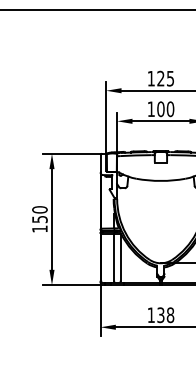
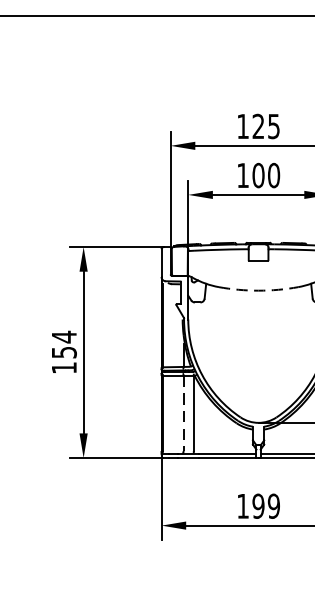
arc: (160, 180) -> (257, 289), solid -> dashed
text: (39, 209) -> (63, 336), 150 -> 154
line: (114, 257) -> (183, 413), solid -> dashed
text: (165, 315) -> (265, 506), 138 -> 199

